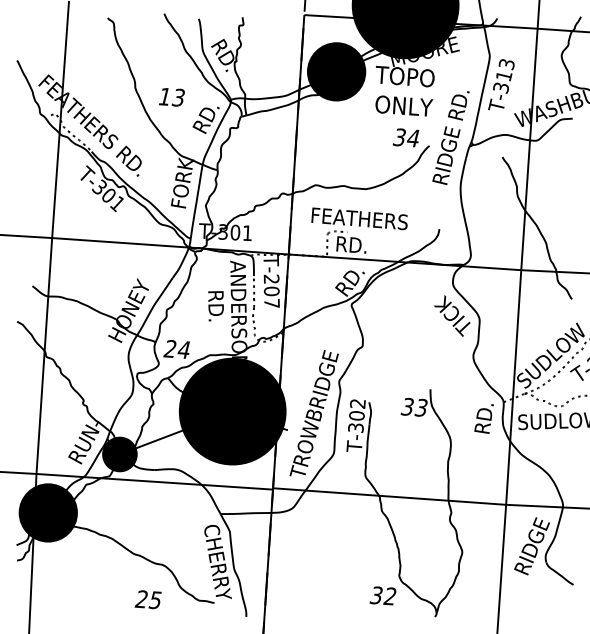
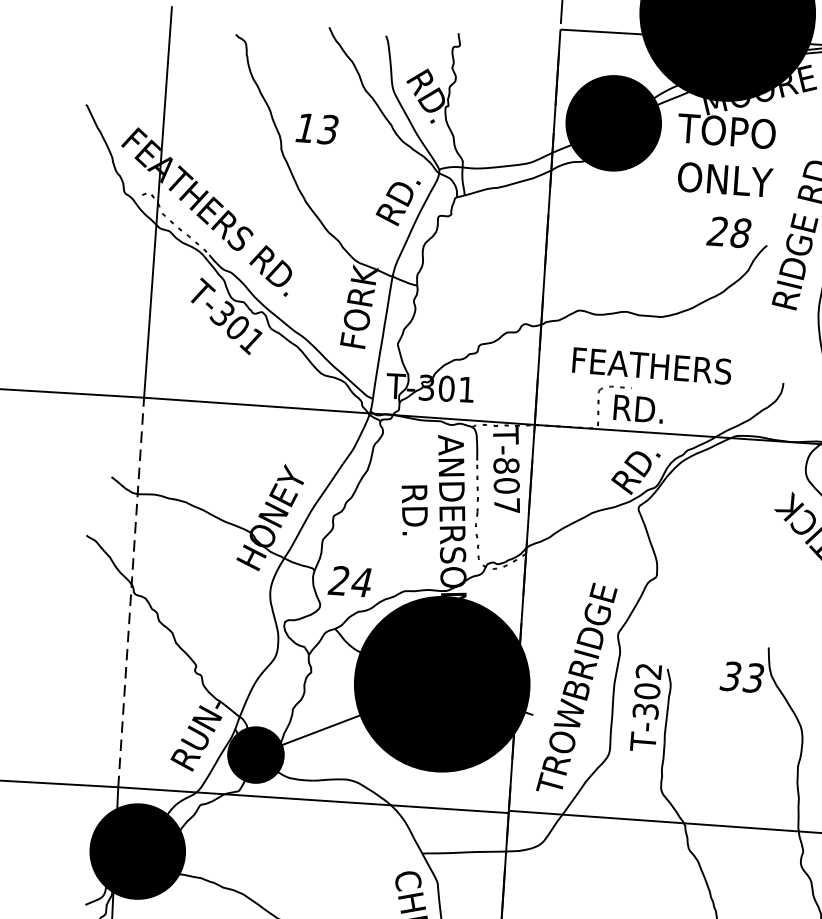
text: (171, 97) -> (316, 129), moved
text: (405, 137) -> (727, 231), 34 -> 28
text: (271, 279) -> (506, 466), T-207 -> T-807
line: (44, 355) -> (131, 591), solid -> dashed

